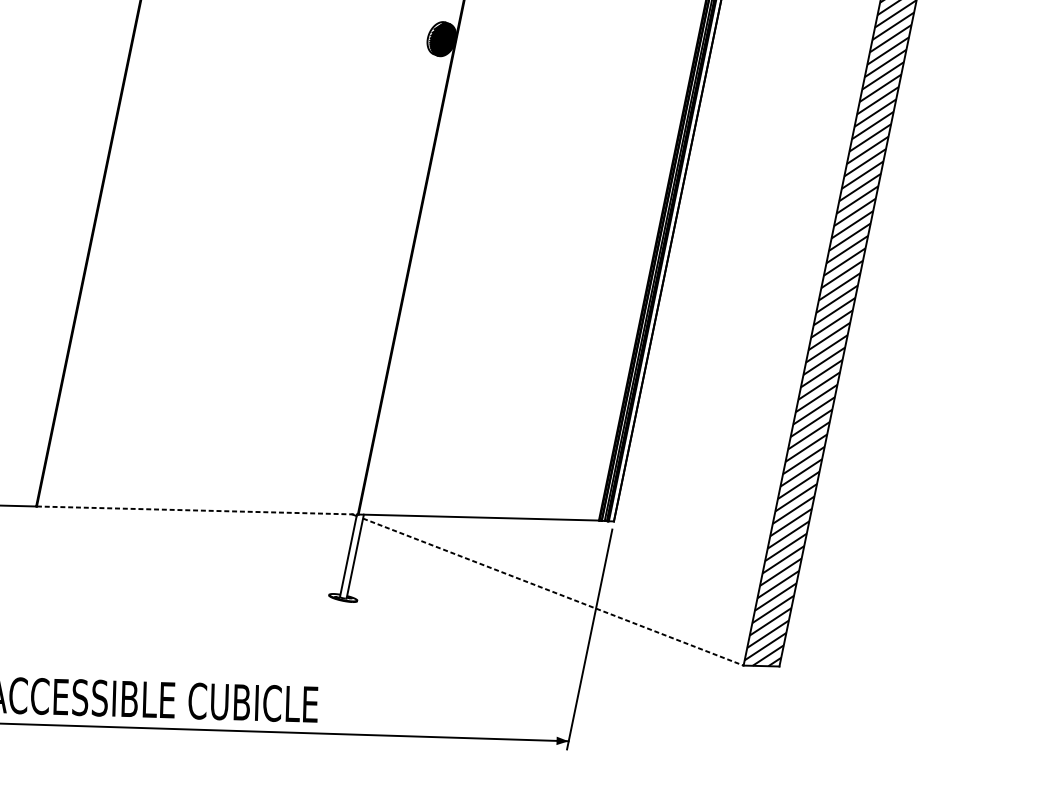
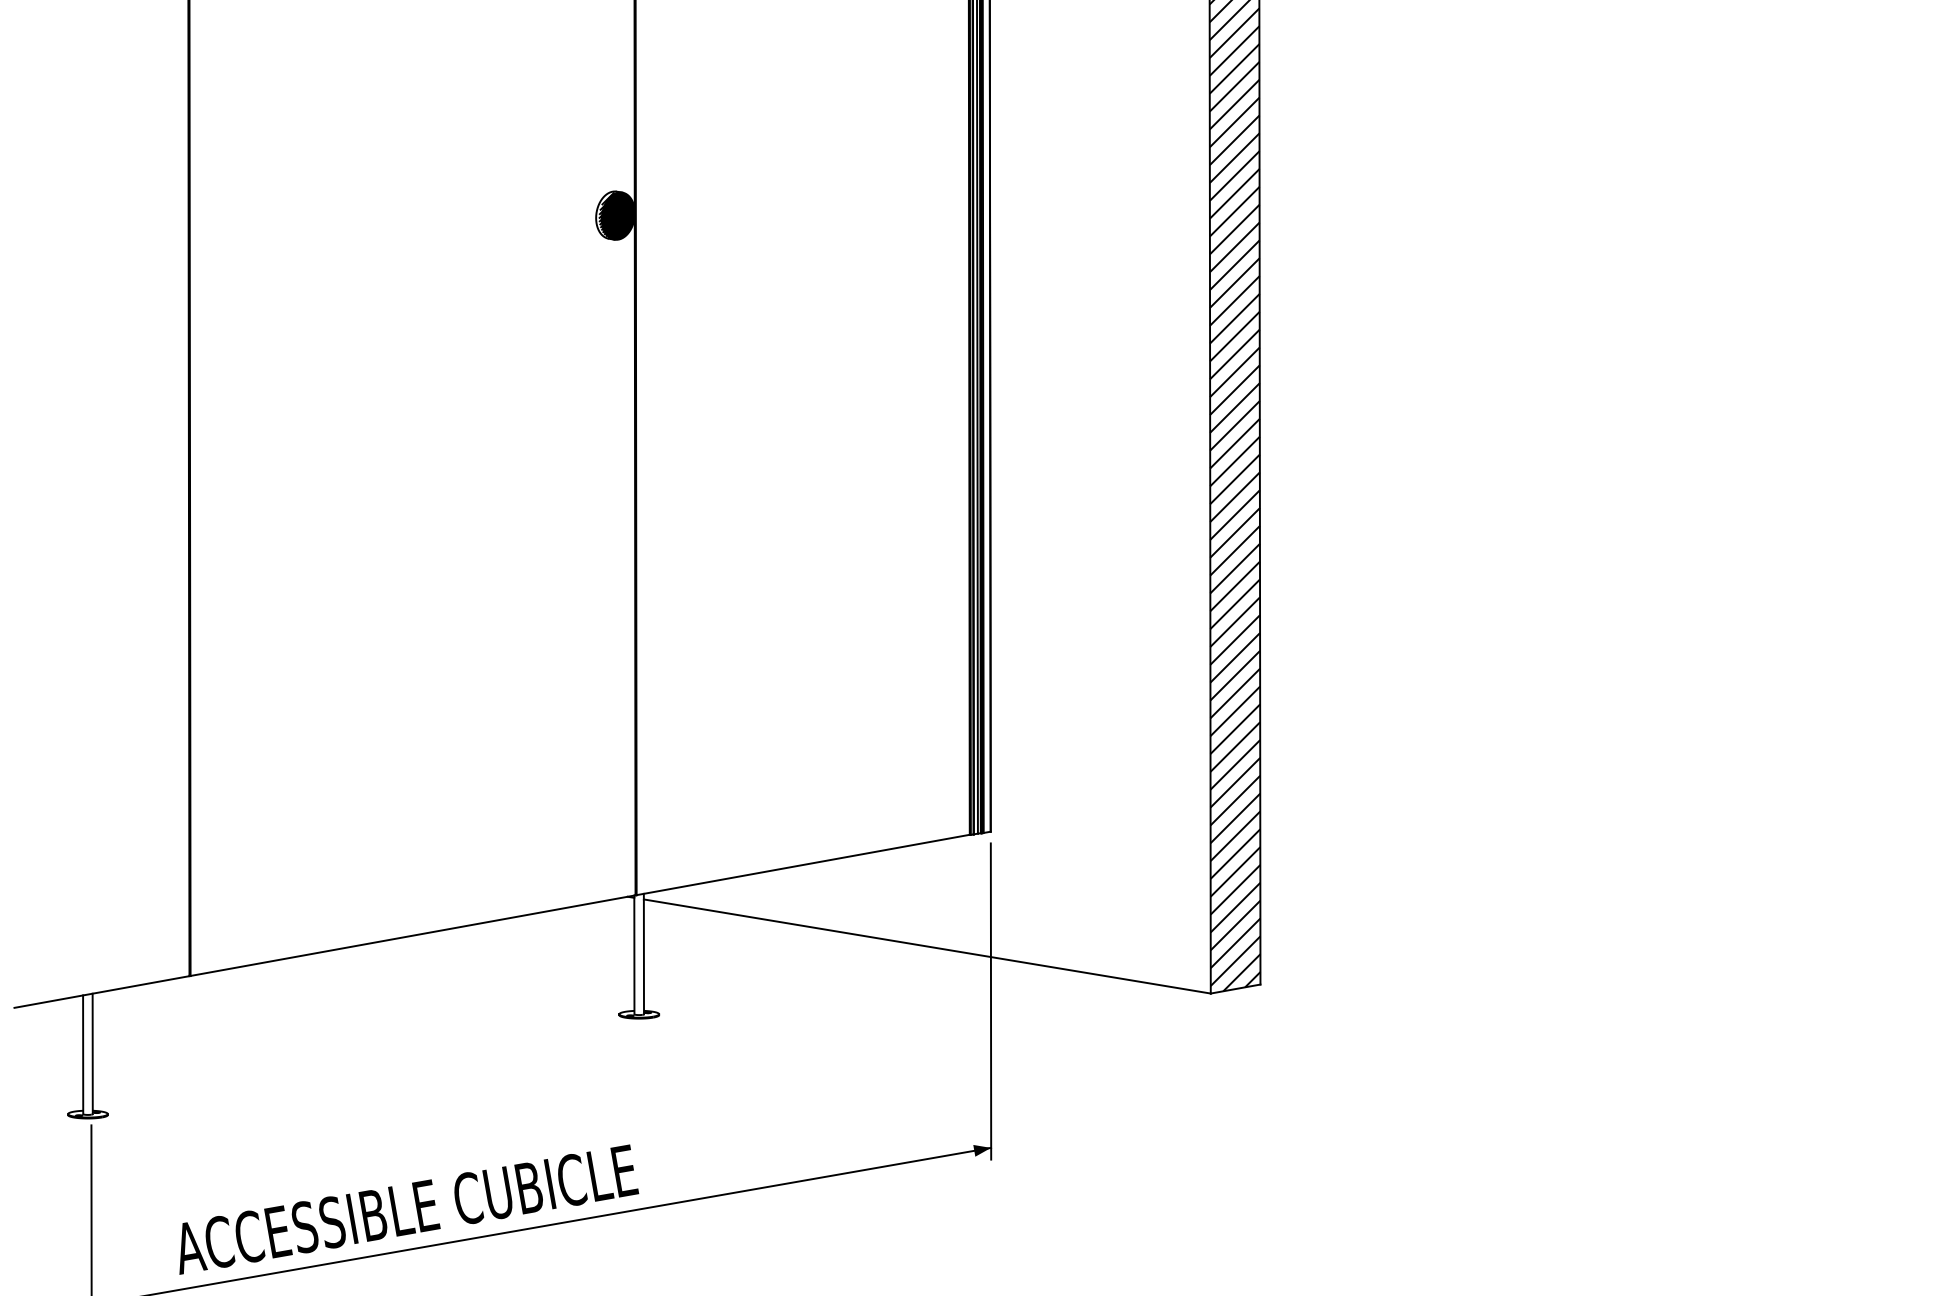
line: (197, 510) -> (413, 935), dashed -> solid
line: (553, 592) -> (927, 946), dashed -> solid

